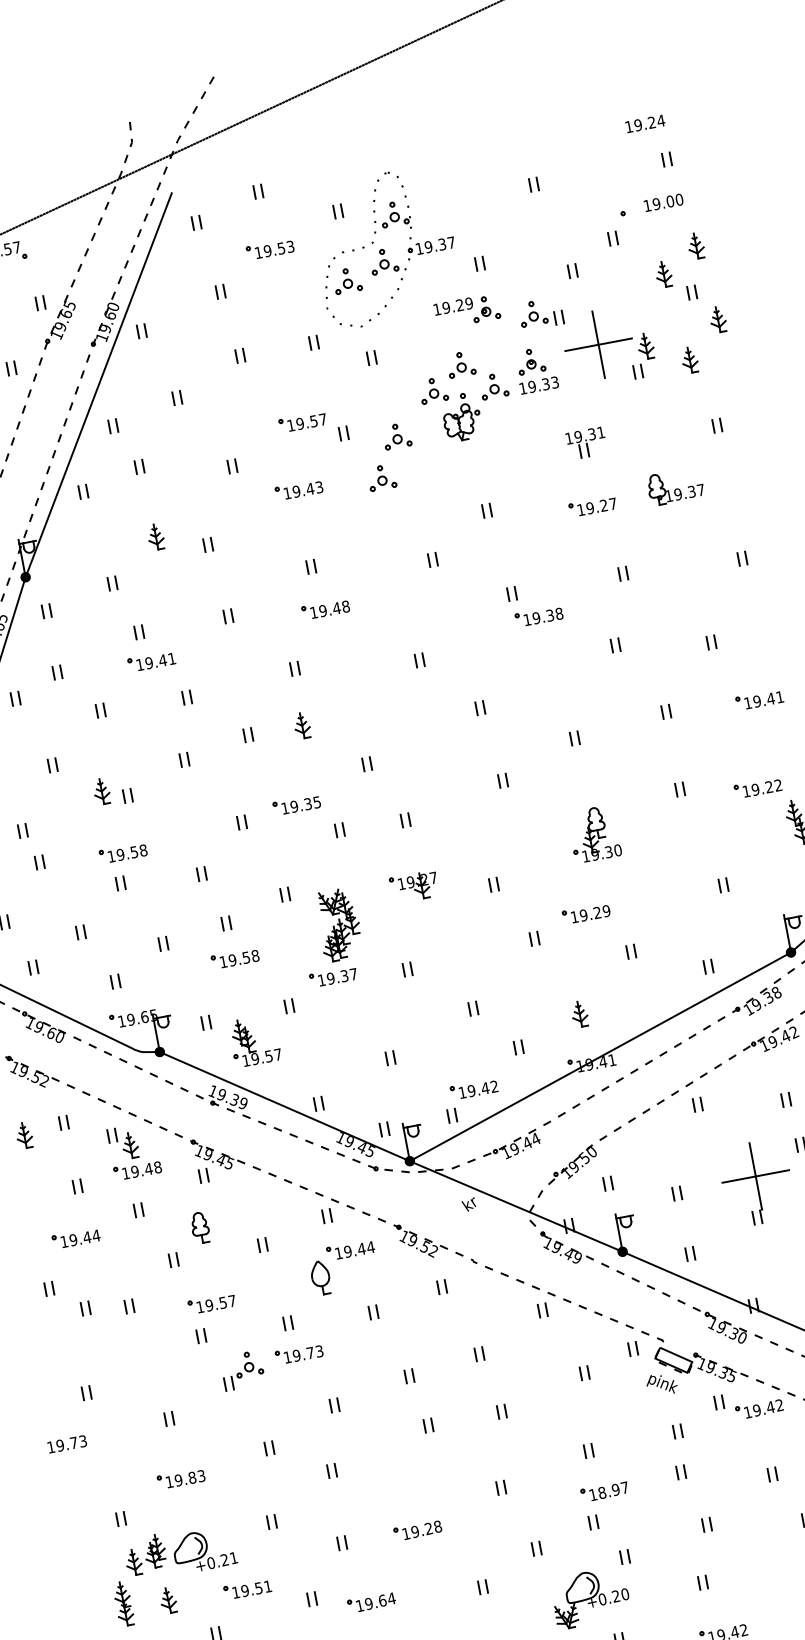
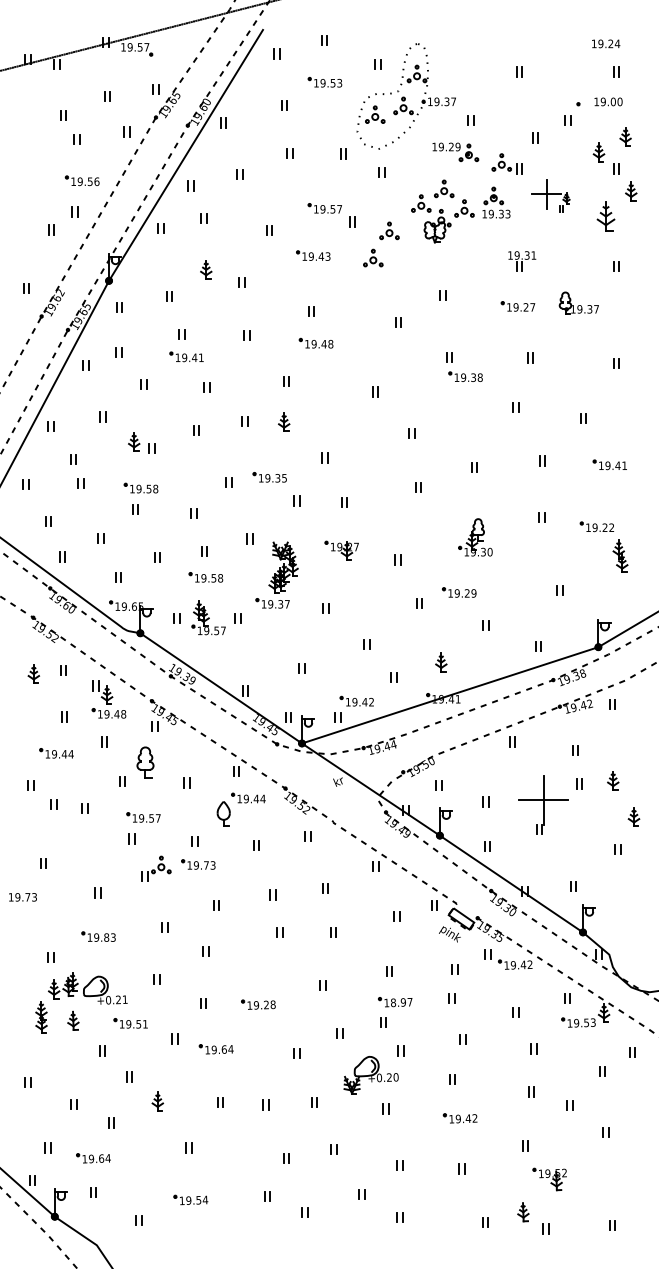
part: (608, 346) -> (550, 195), size x0.6
part: (688, 359) -> (605, 215), size x1.6
part: (254, 1040) -> (208, 617), moved
part: (200, 1227) -> (145, 762), size x1.4

